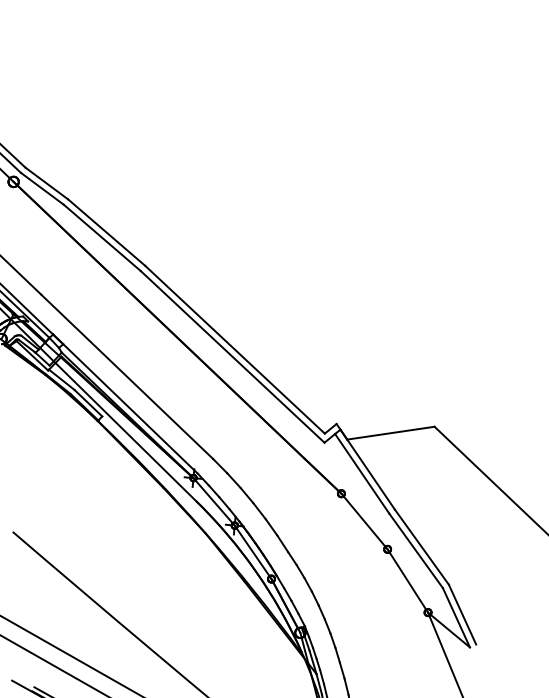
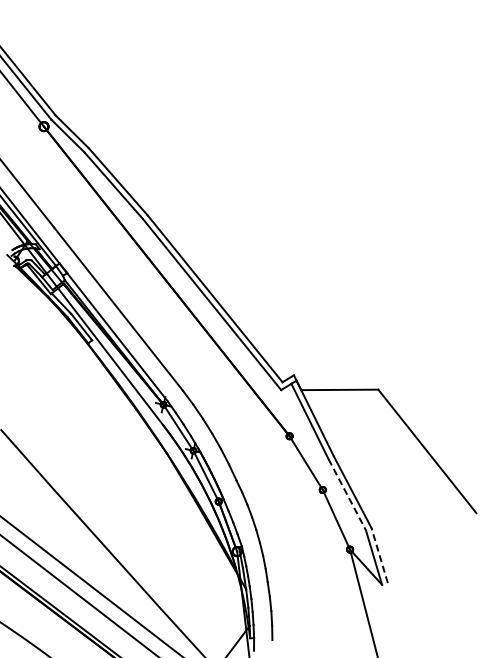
line: (416, 551) -> (347, 495), solid -> dashed
line: (462, 614) -> (379, 555), solid -> dashed

